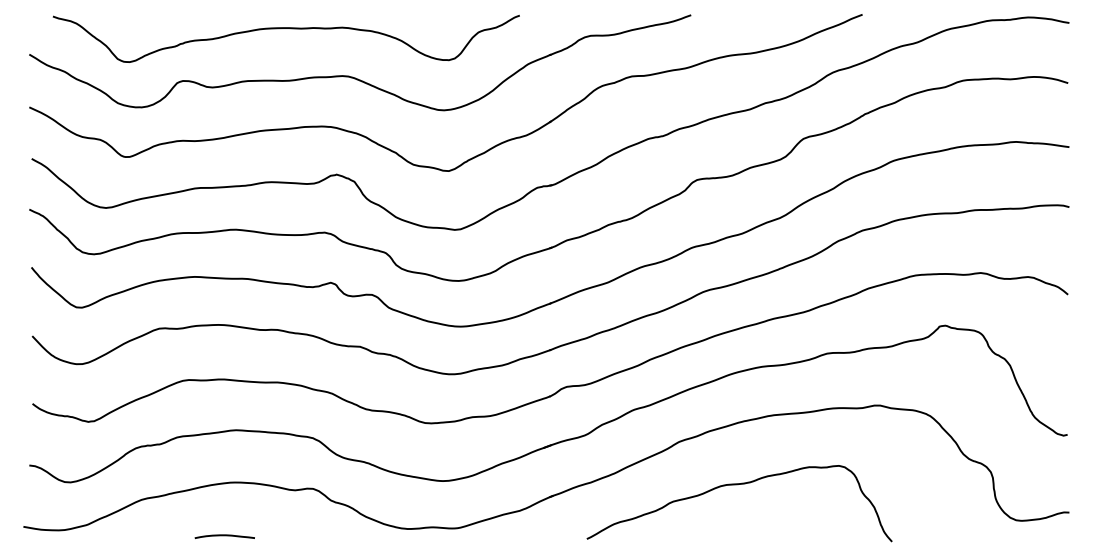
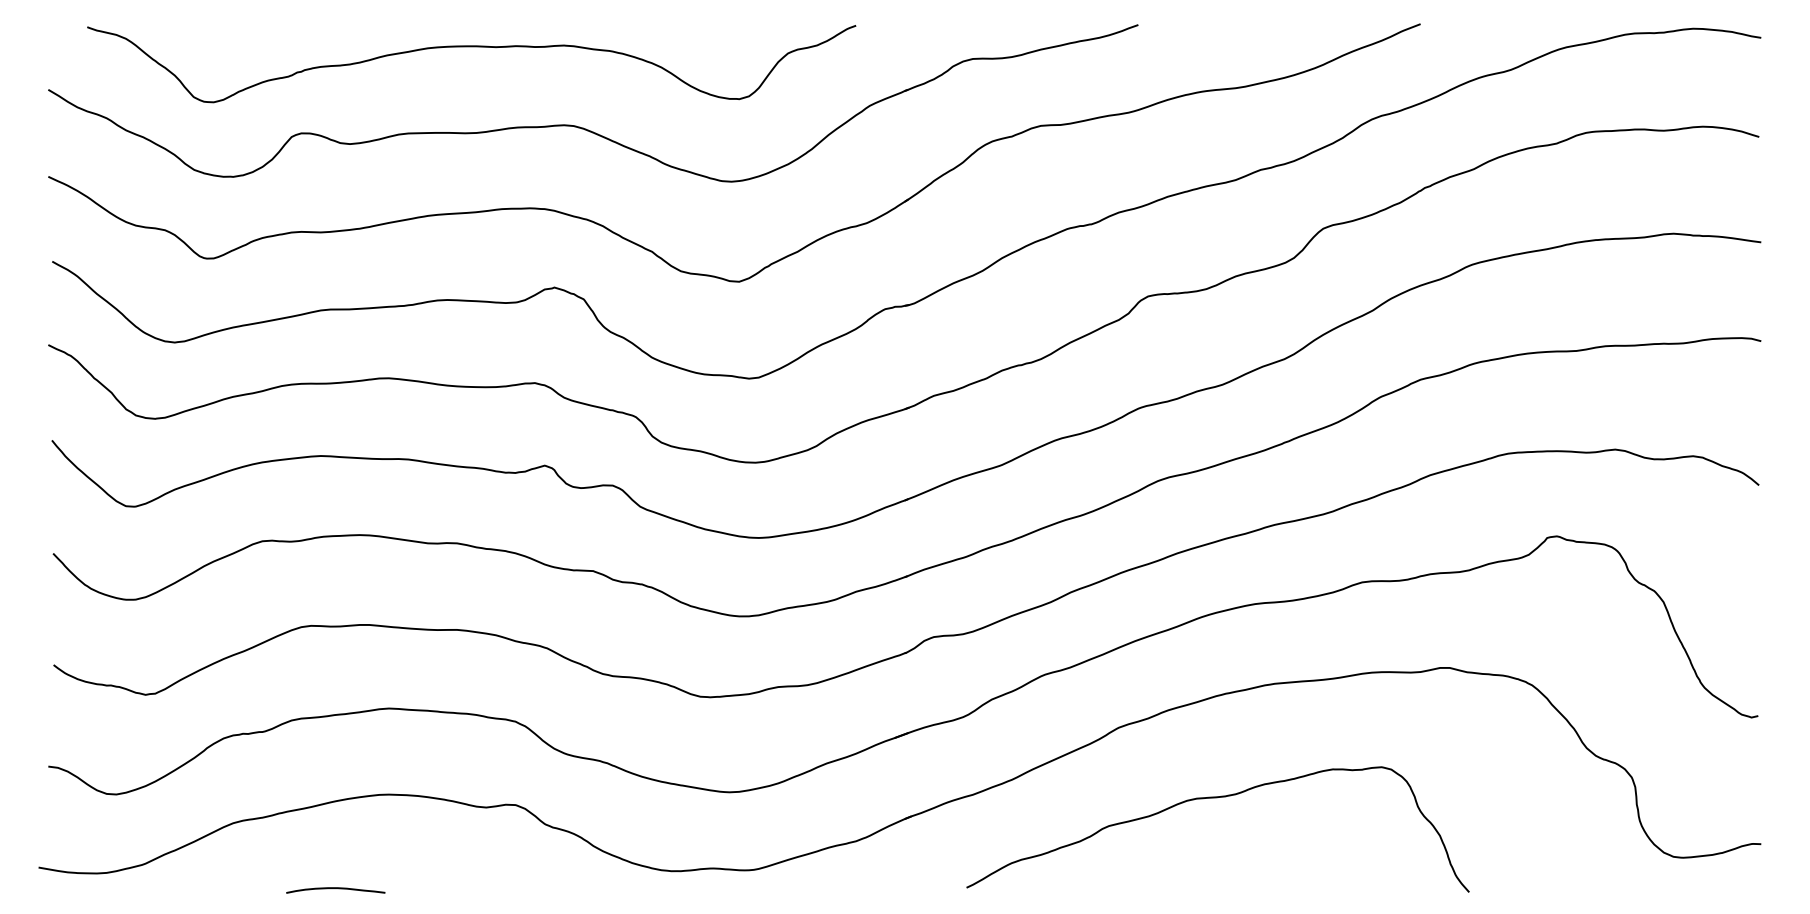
curve: (224, 536) -> (335, 890), moved

